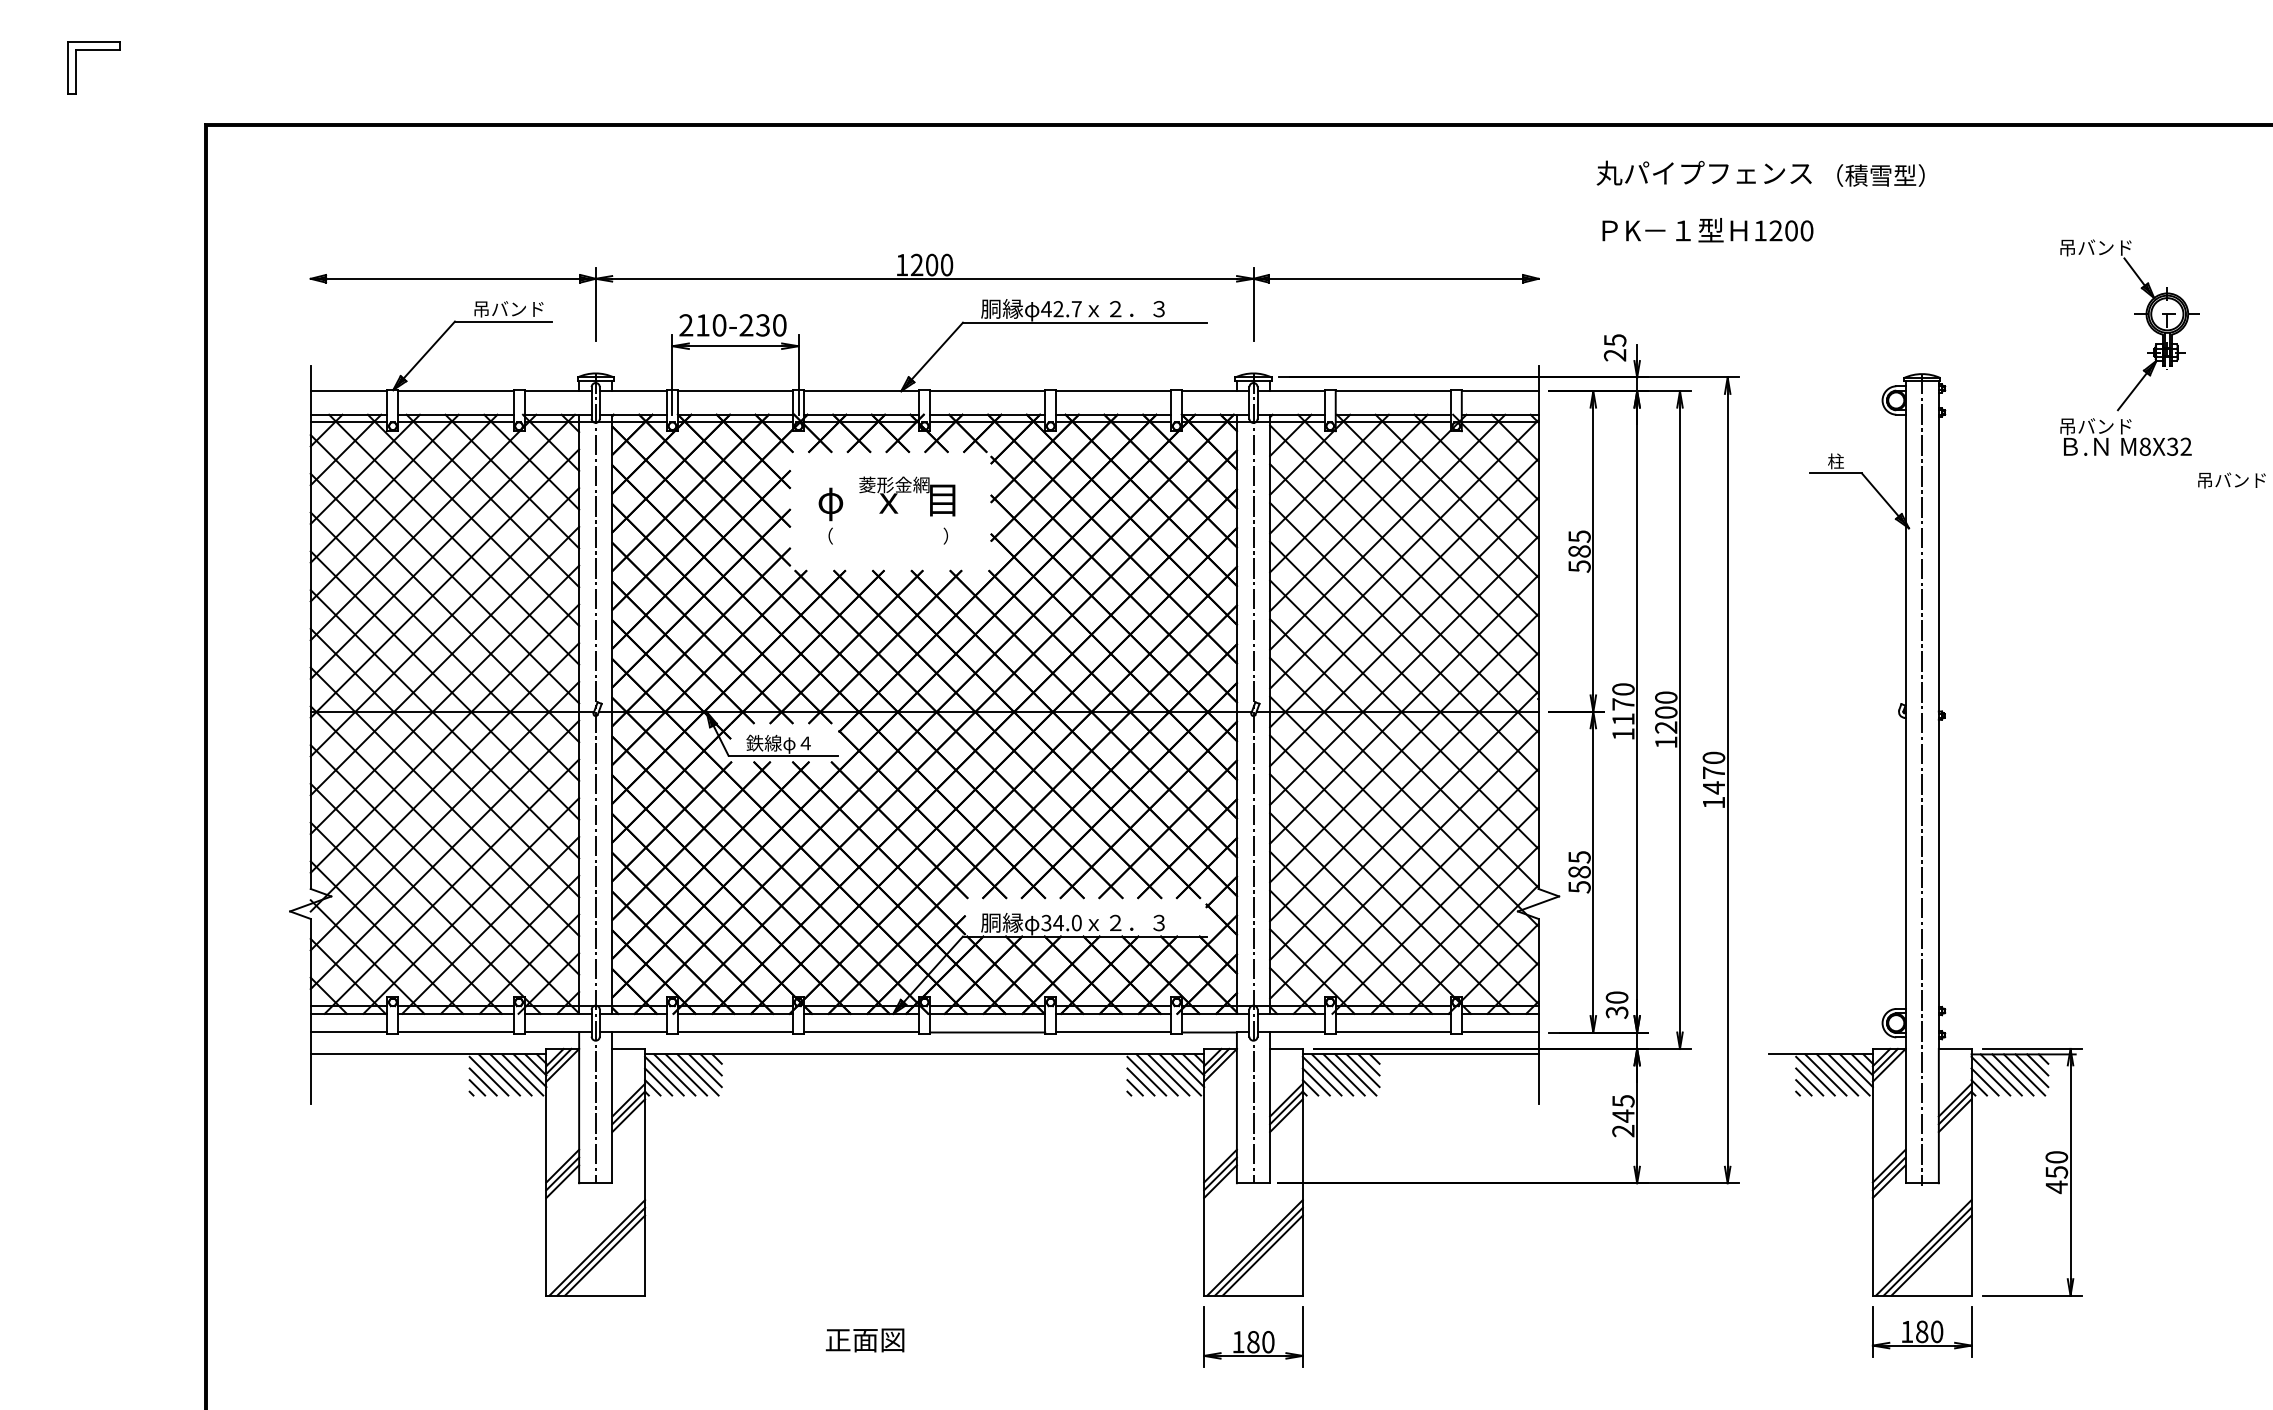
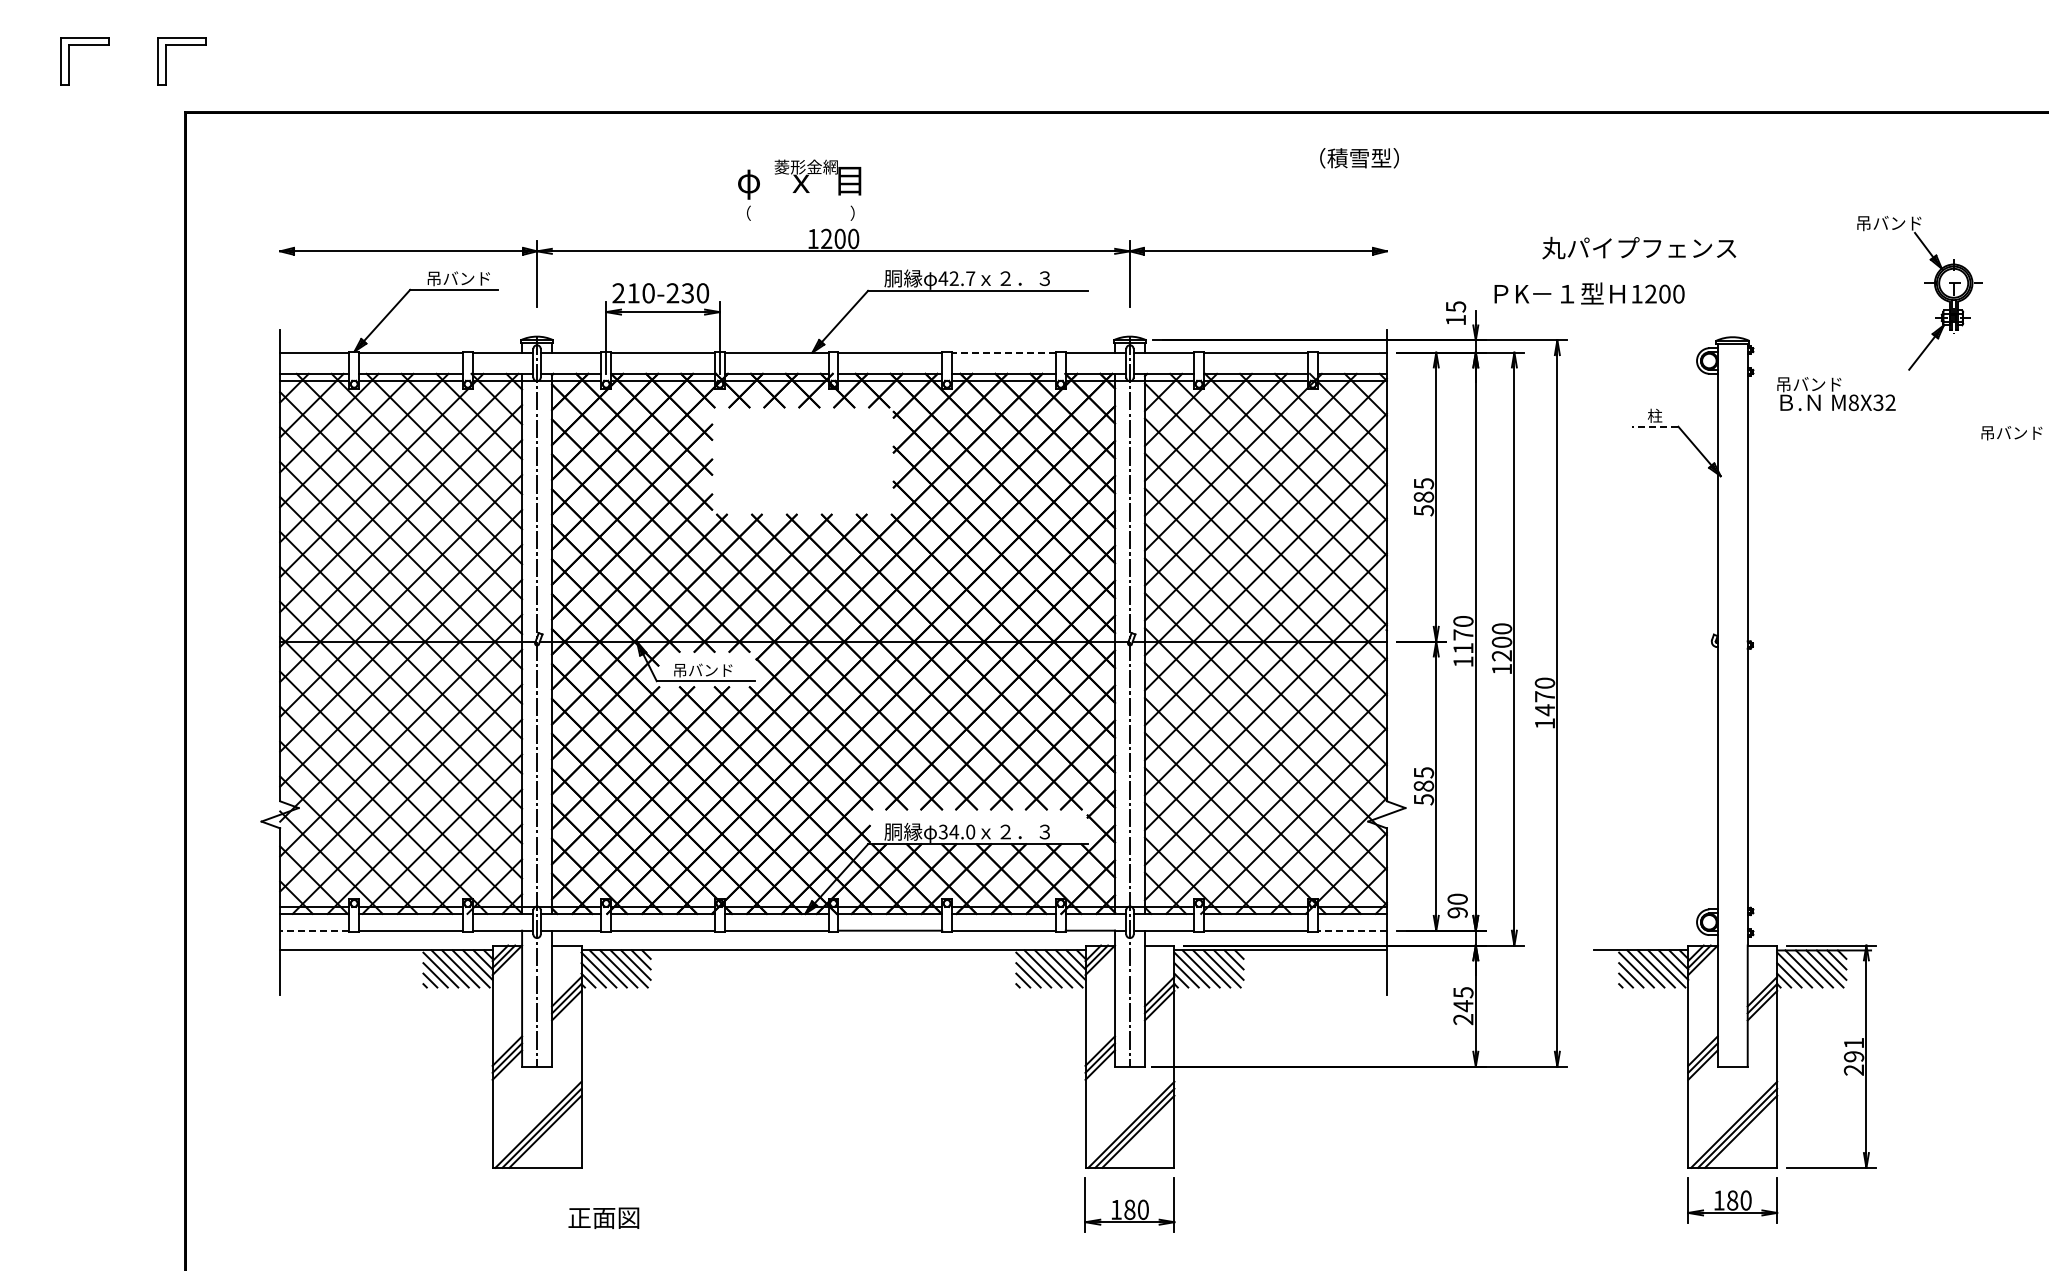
part: (184, 68) -> (166, 61), added
text: (1704, 172) -> (1639, 247), moved
text: (1880, 175) -> (1359, 158), moved
text: (1707, 230) -> (1589, 293), moved
text: (1614, 354) -> (1455, 319), 25 -> 15
line: (1113, 391) -> (1003, 352), solid -> dashed
text: (2126, 436) -> (1836, 393), moved
line: (1835, 473) -> (1654, 426), solid -> dashed
text: (886, 509) -> (799, 189), moved
text: (779, 743) -> (702, 670), 鉄線φ４ -> 吊バンド
line: (1921, 779) -> (1732, 702), removed
text: (1616, 1012) -> (1457, 912), 30 -> 90
line: (348, 1032) -> (314, 930), solid -> dashed
line: (1500, 1032) -> (1352, 930), solid -> dashed
text: (2056, 1172) -> (1853, 1056), 450 -> 291
text: (864, 1339) -> (603, 1217), moved

